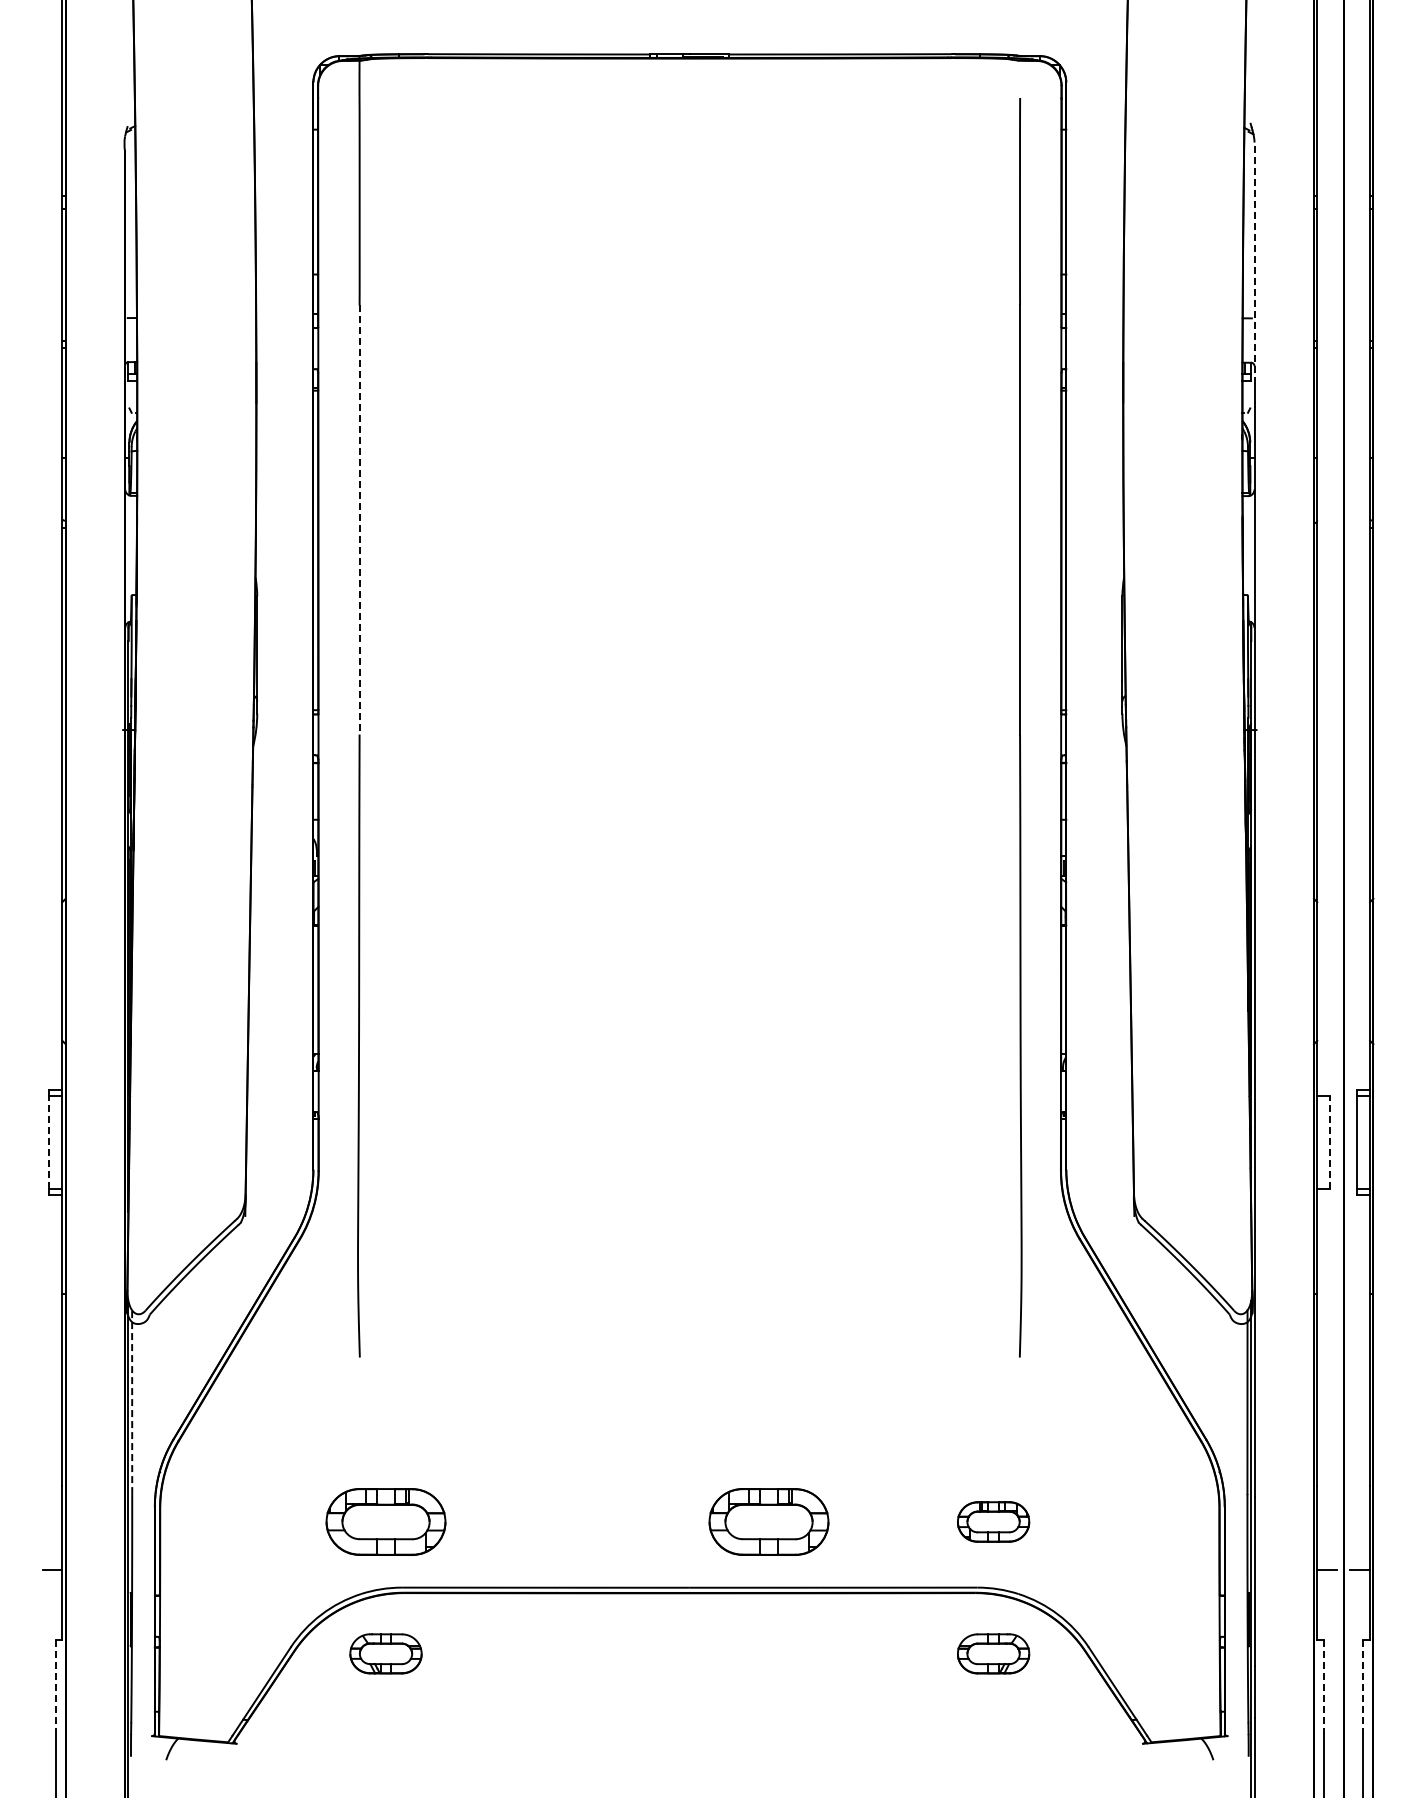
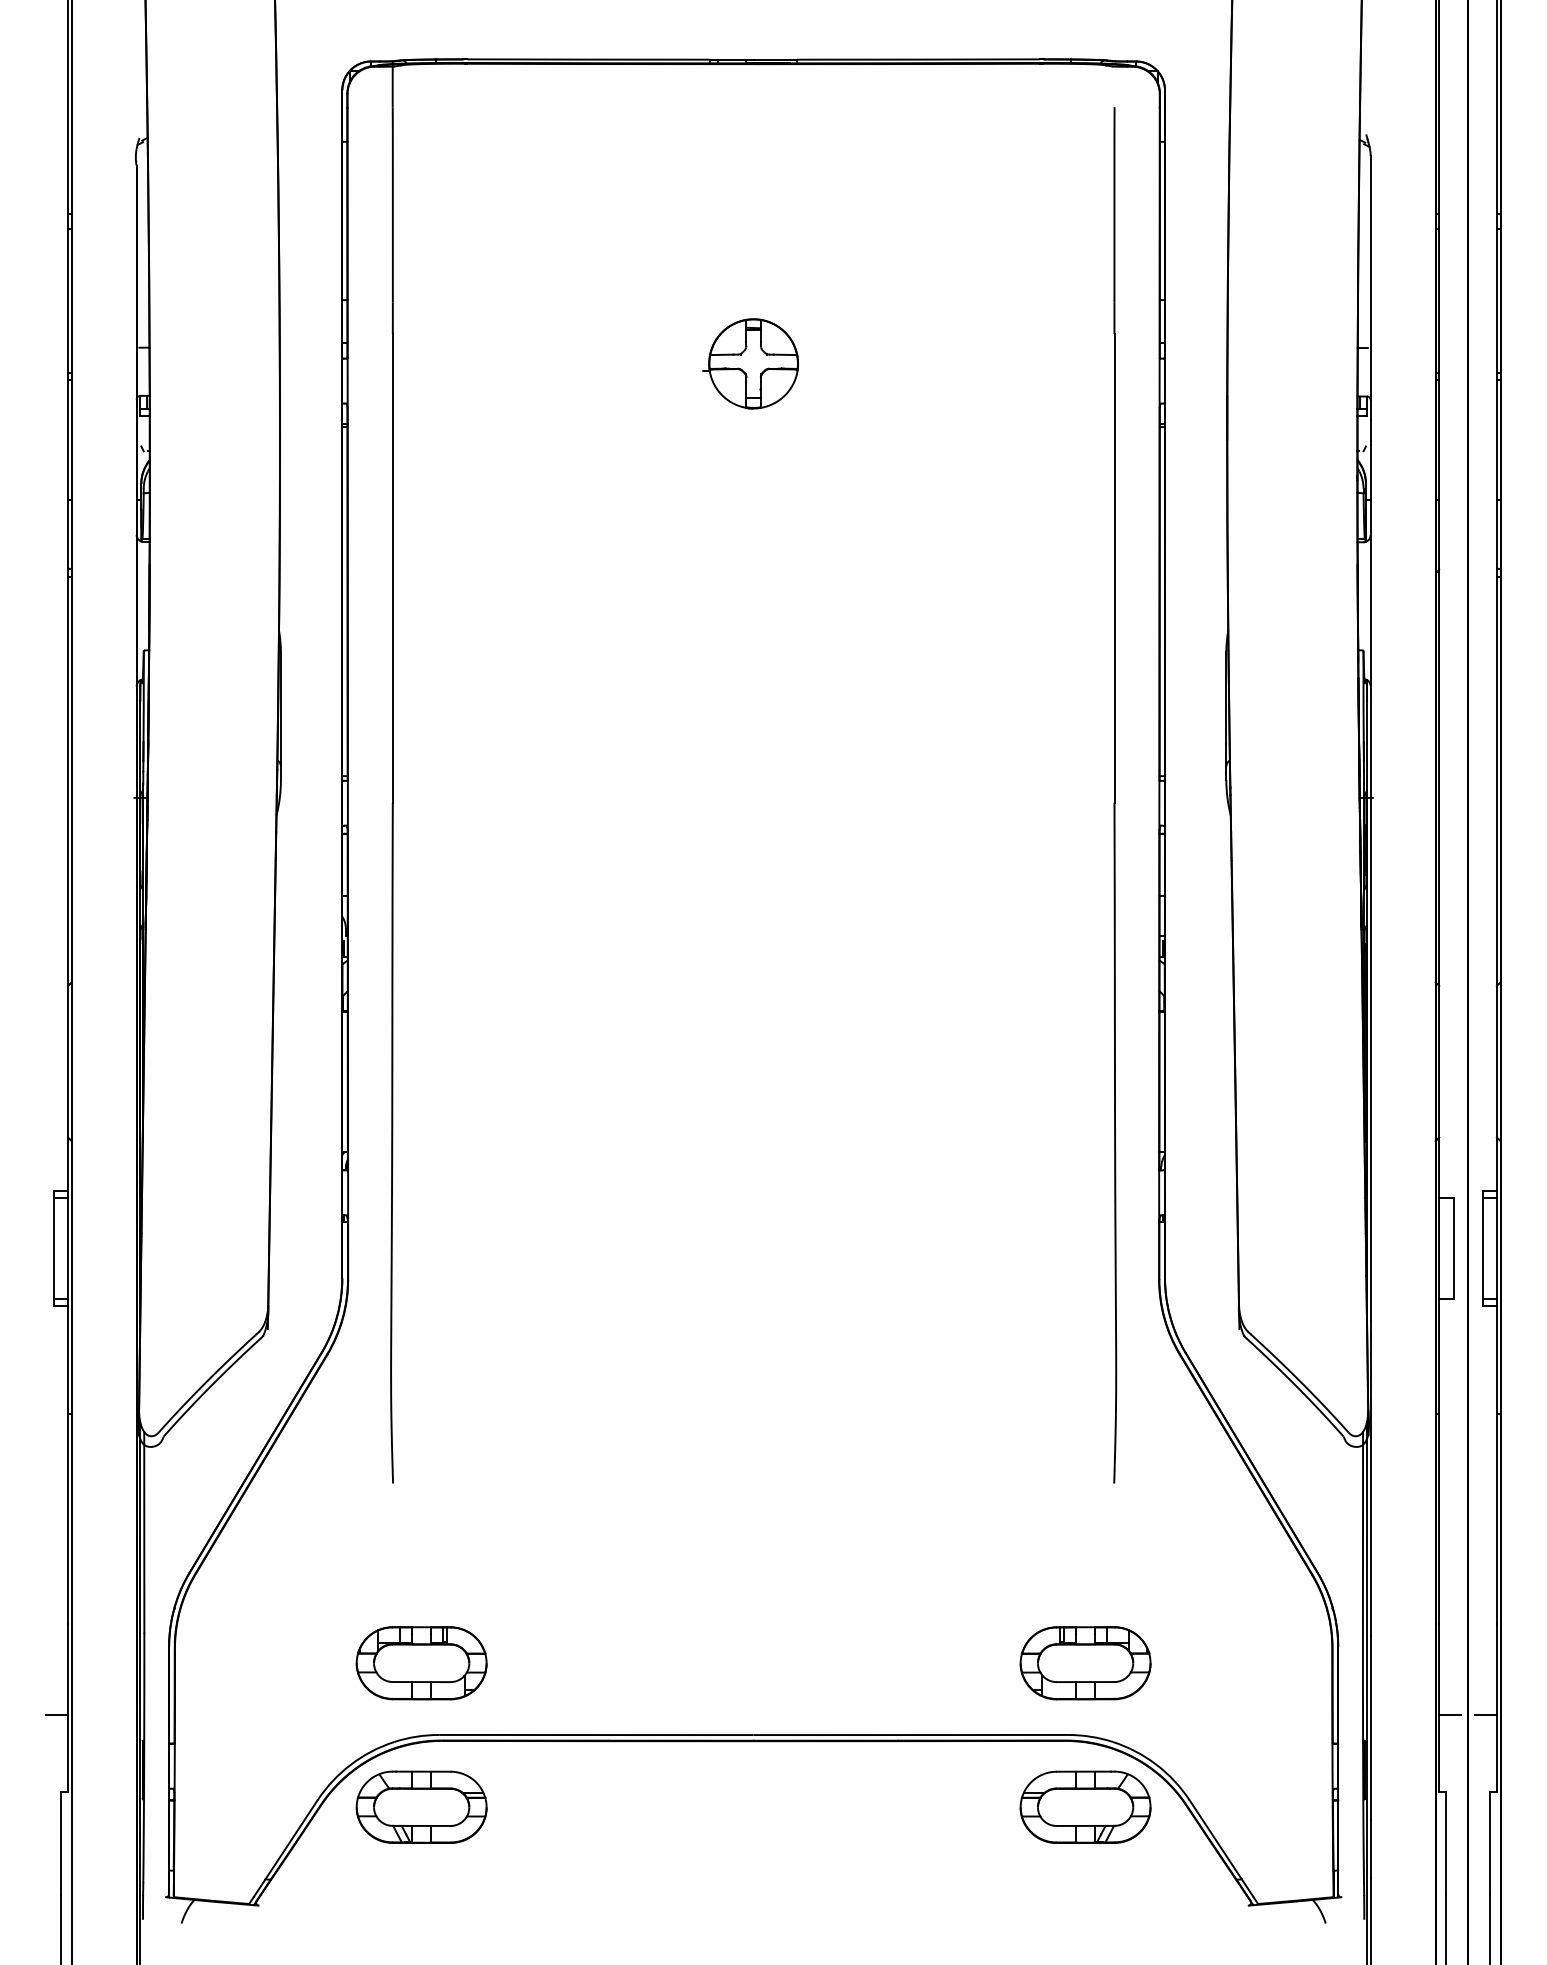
line: (1254, 263) -> (1370, 288), dashed -> solid
part: (687, 332) -> (751, 363), added
line: (359, 520) -> (392, 568), dashed -> solid
line: (49, 1142) -> (53, 1248), dashed -> solid
line: (1330, 1142) -> (1453, 1248), dashed -> solid
line: (132, 1402) -> (144, 1532), dashed -> solid
part: (768, 1521) -> (839, 1662), removed
part: (993, 1521) -> (1085, 1662), size x1.67
part: (385, 1653) -> (421, 1806), size x1.67
part: (993, 1653) -> (1085, 1806), size x1.67
line: (55, 1687) -> (60, 1844), dashed -> solid
line: (1323, 1687) -> (1446, 1844), dashed -> solid
line: (1363, 1687) -> (1489, 1844), dashed -> solid

